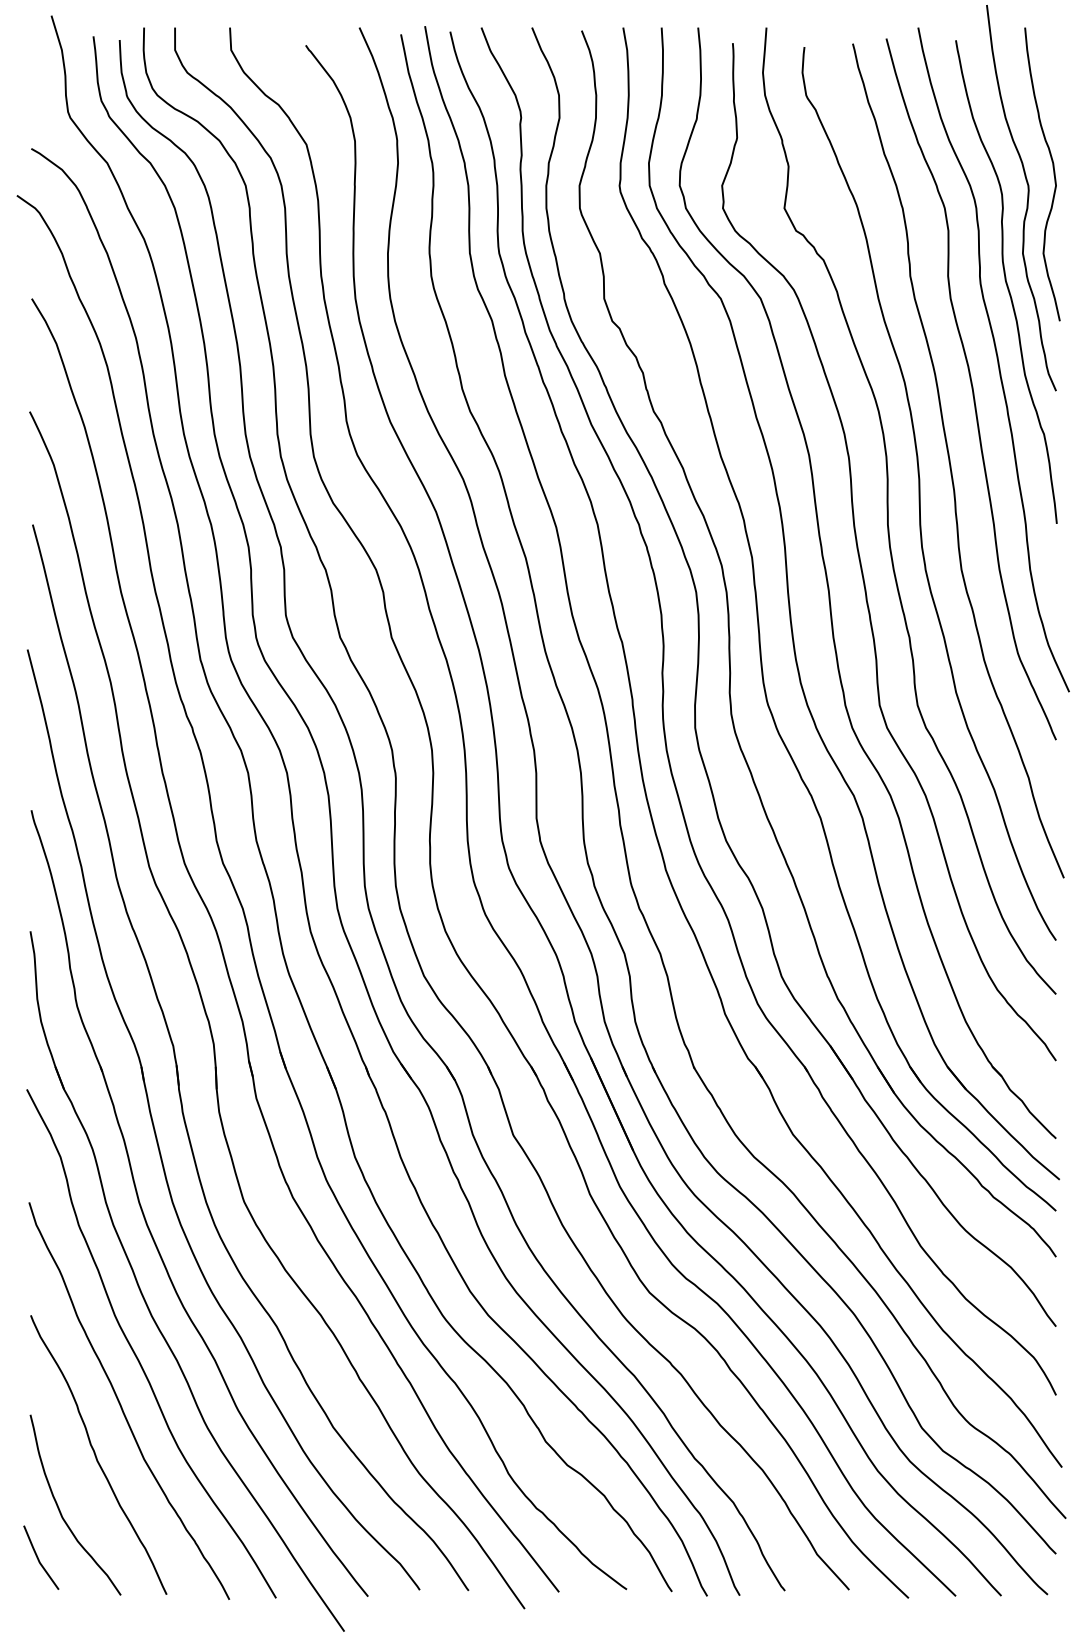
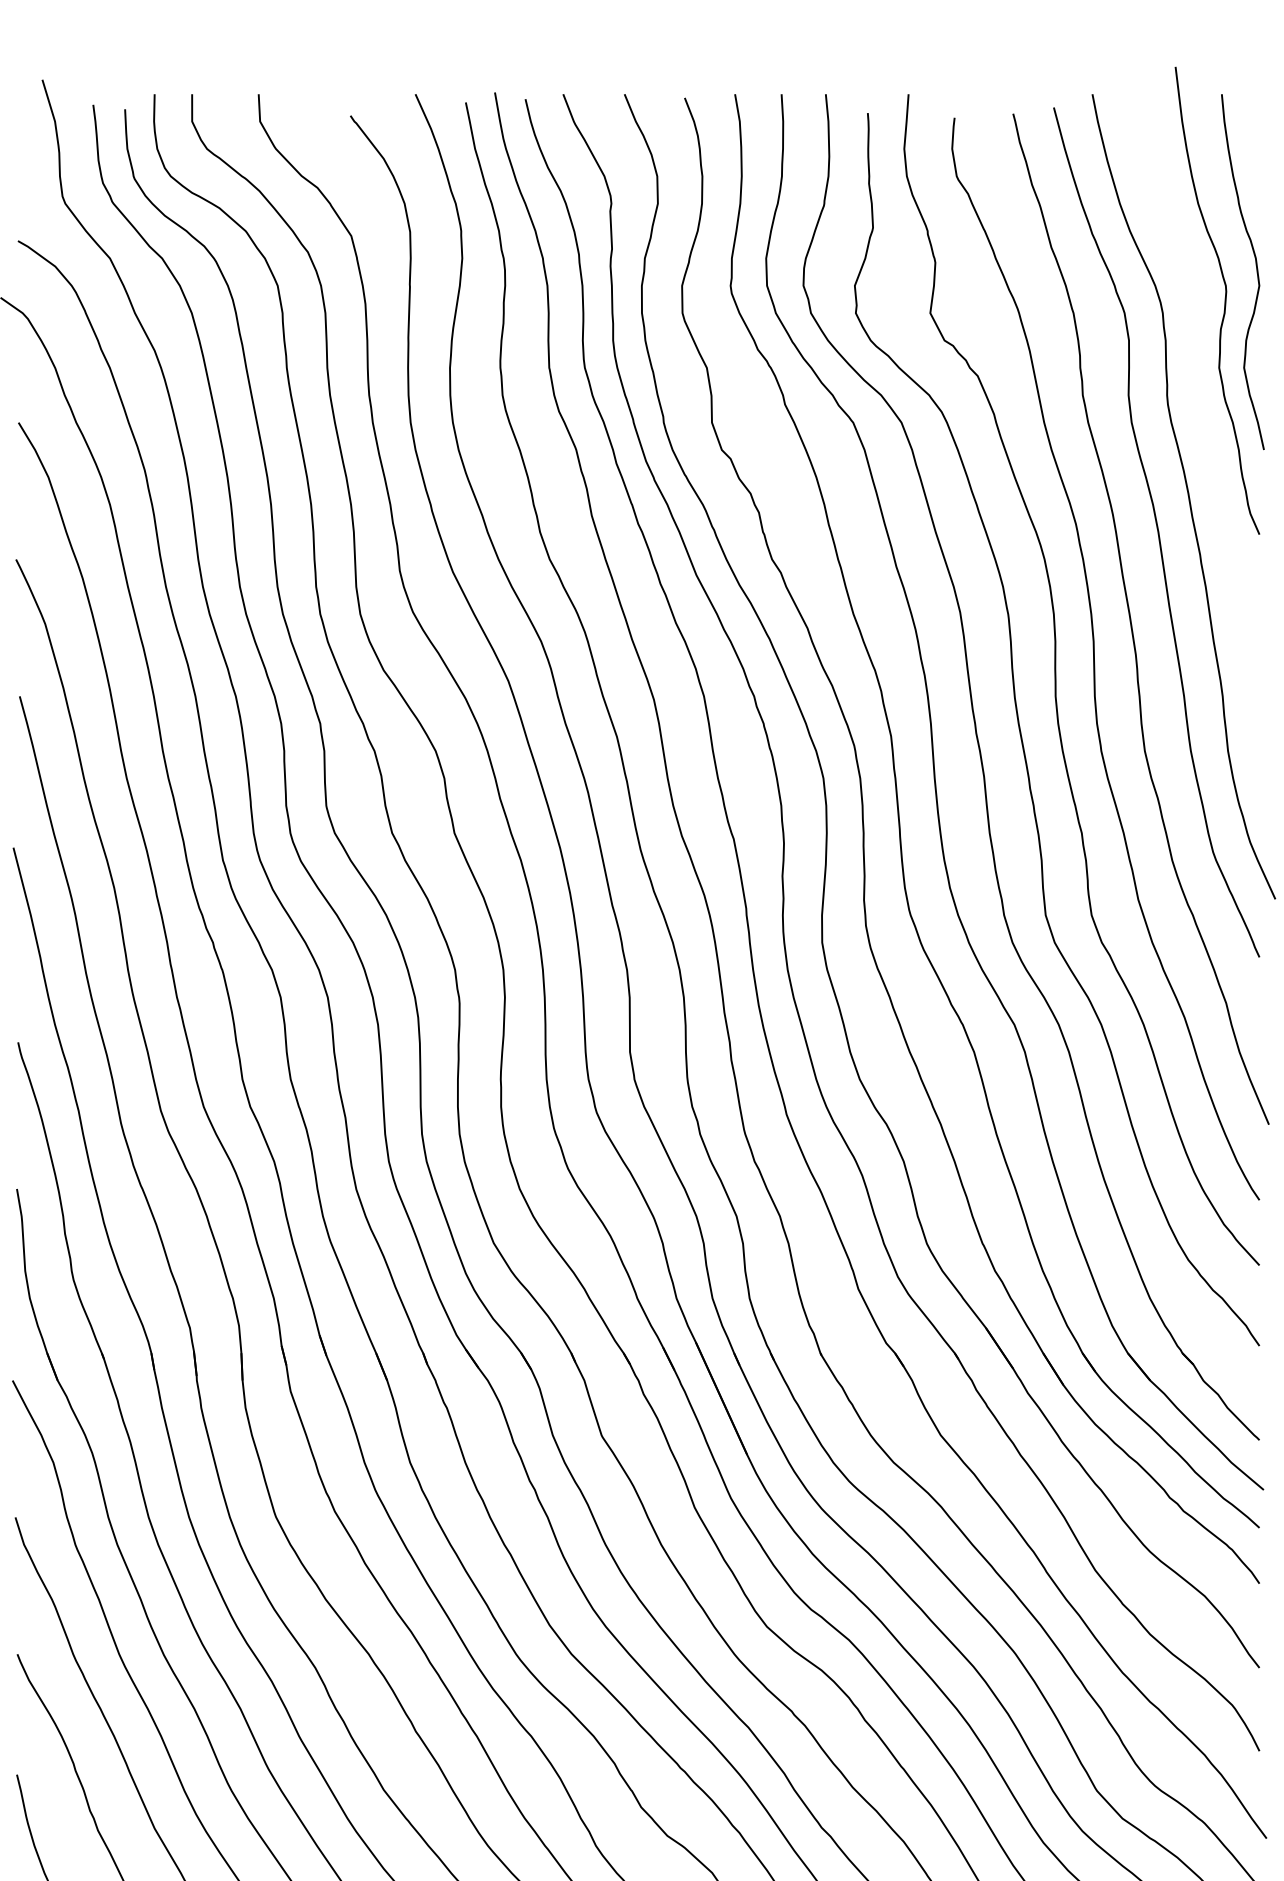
curve: (1006, 281) -> (1199, 401), removed

